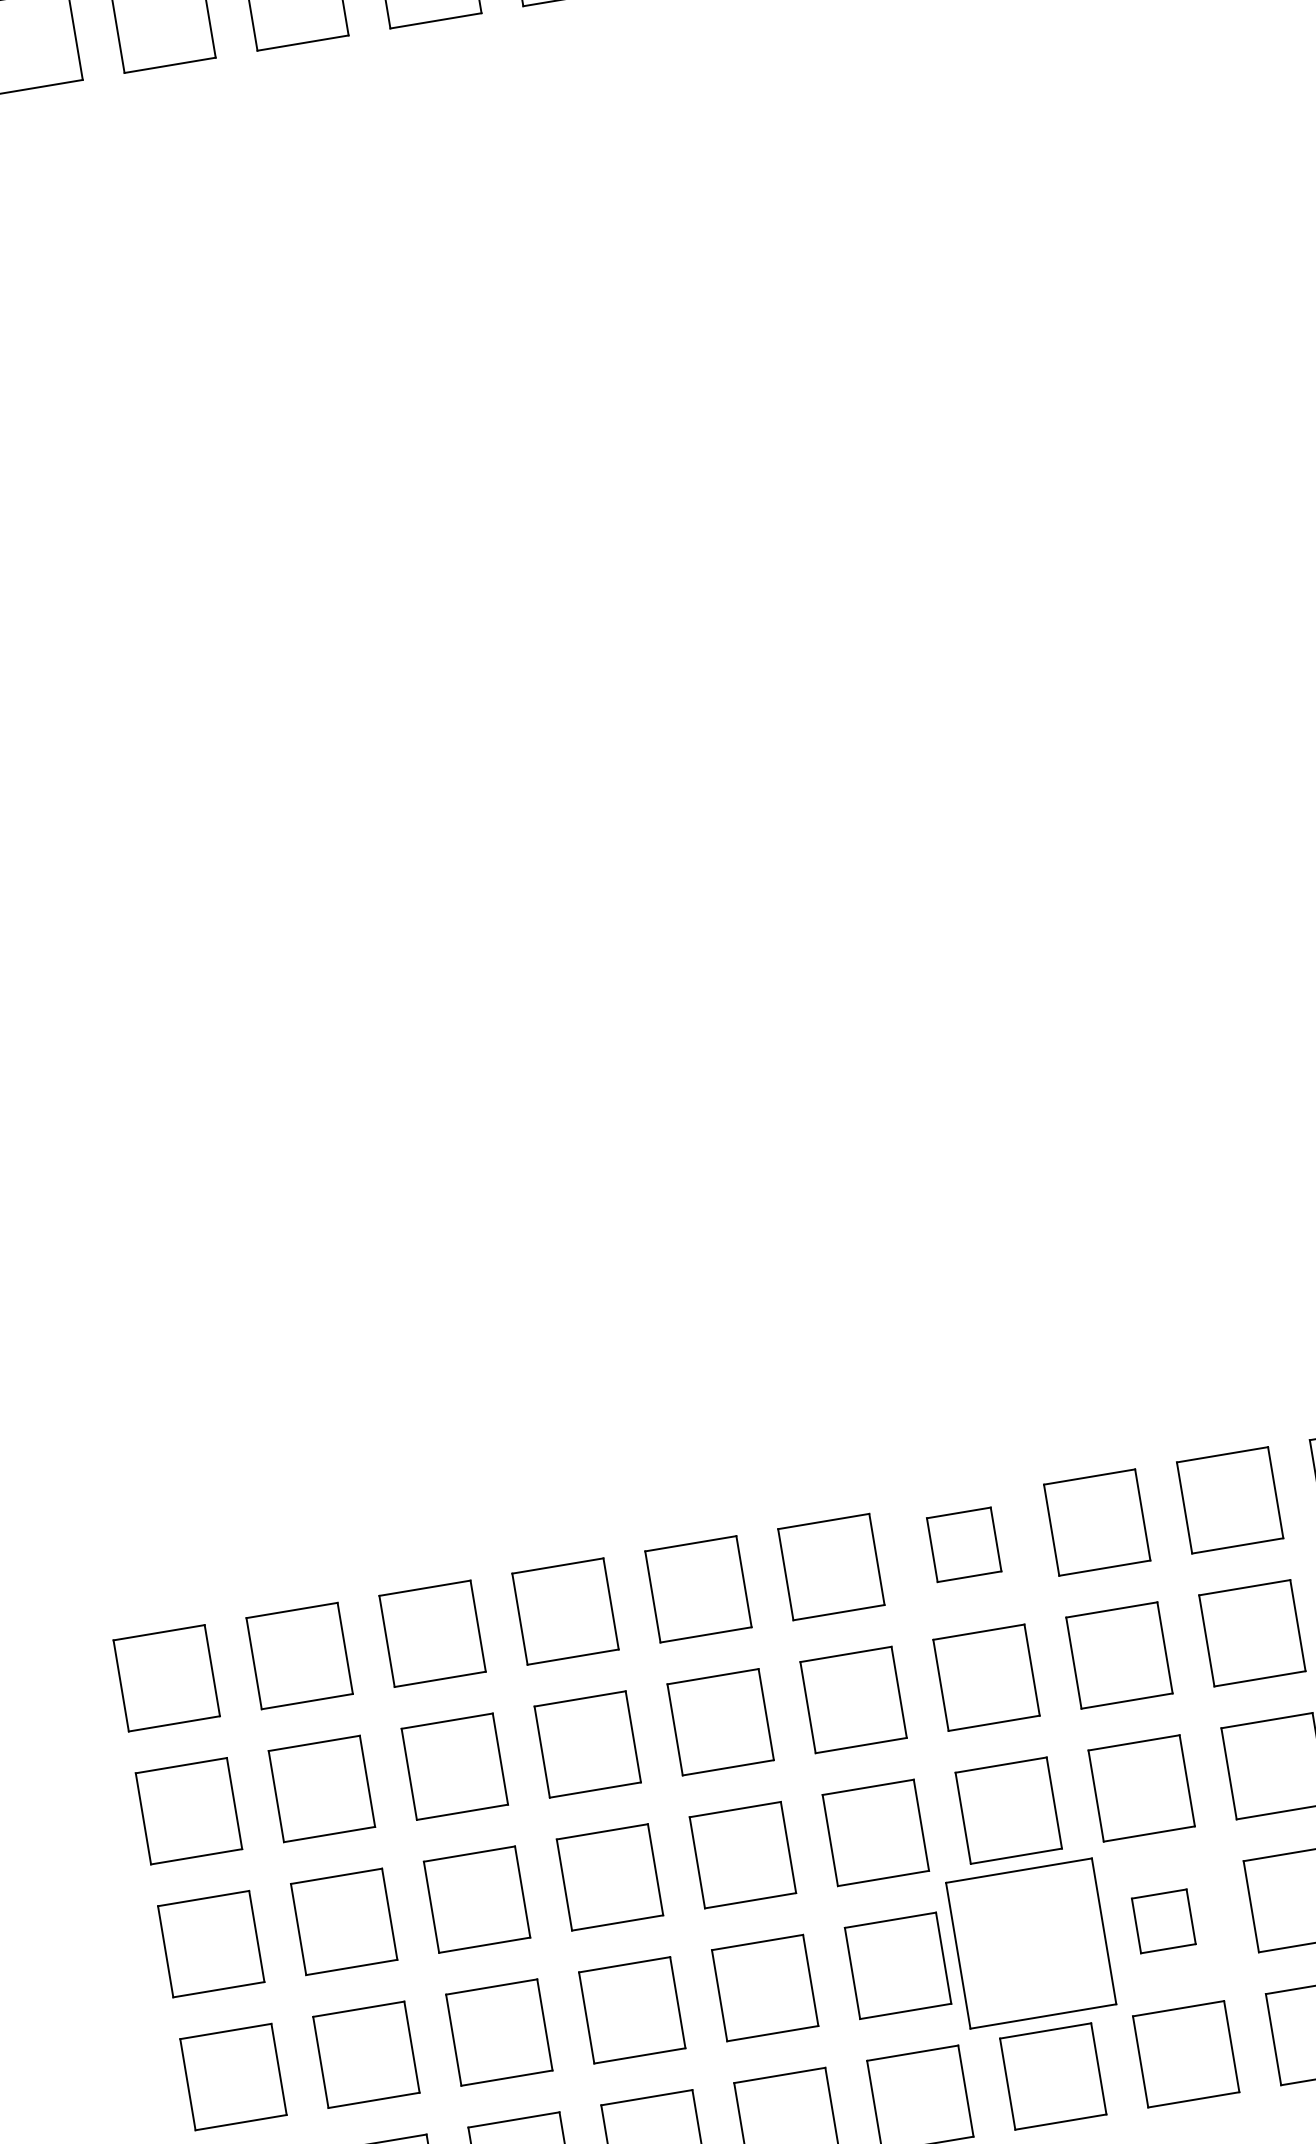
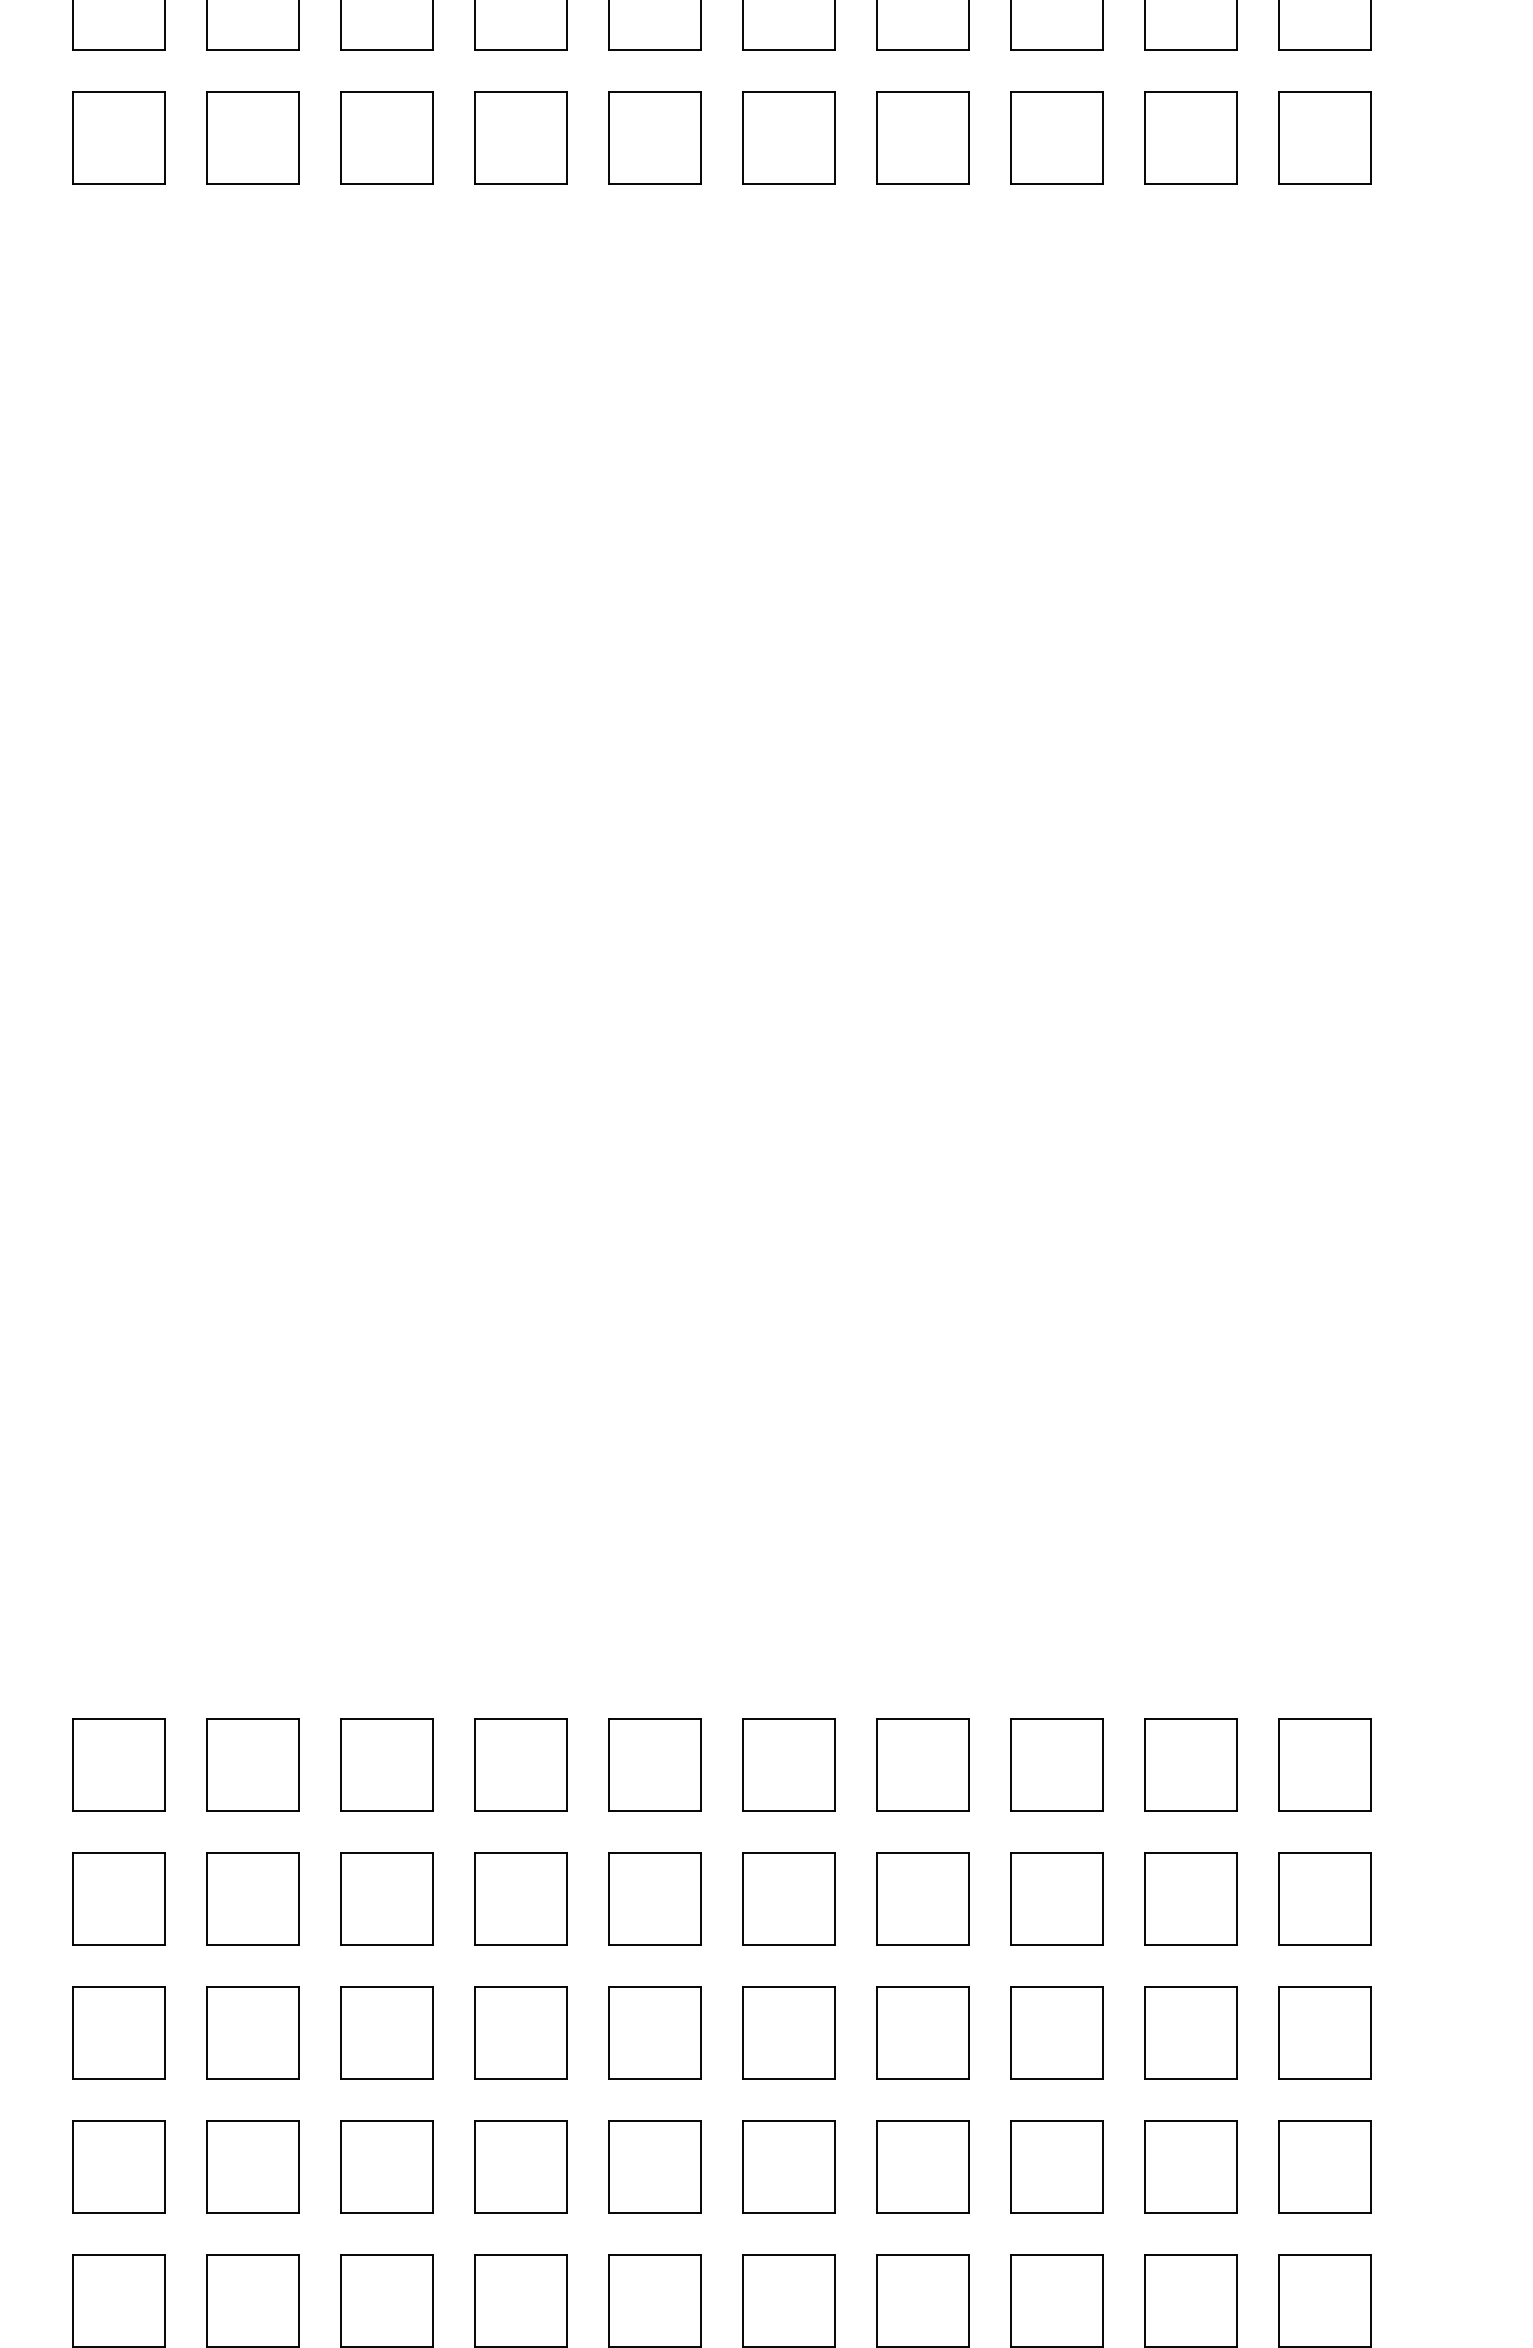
part: (963, 1544) -> (922, 1764), size x1.43
part: (1163, 1920) -> (1056, 2166), size x1.67
part: (1030, 1943) -> (922, 2166), size x0.62

